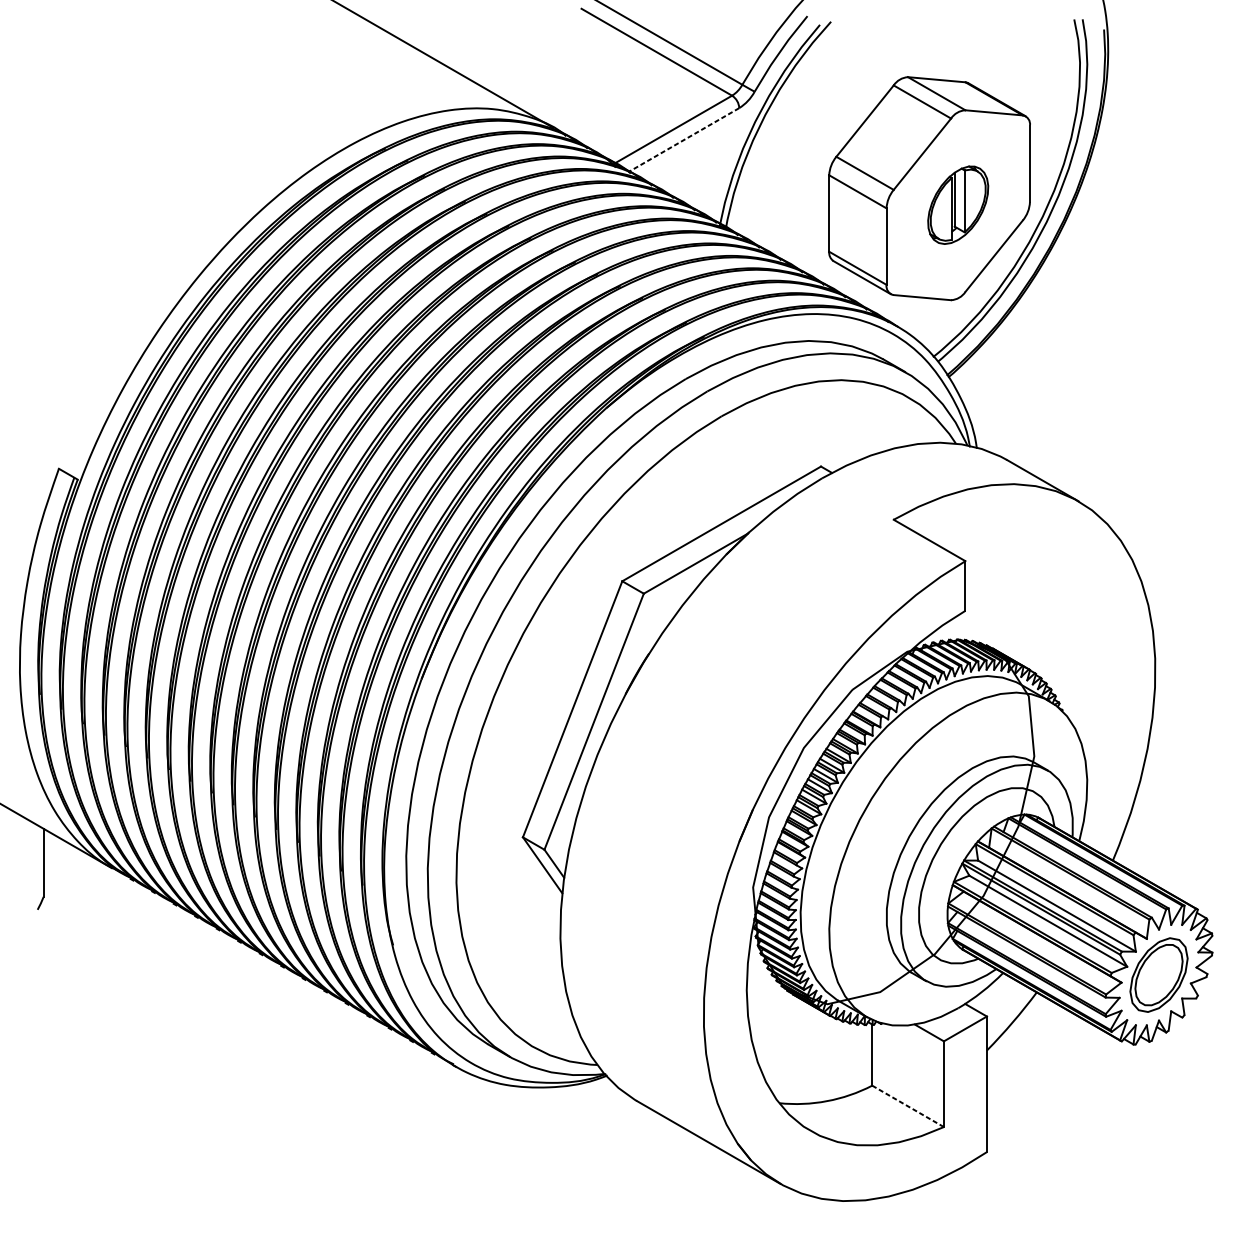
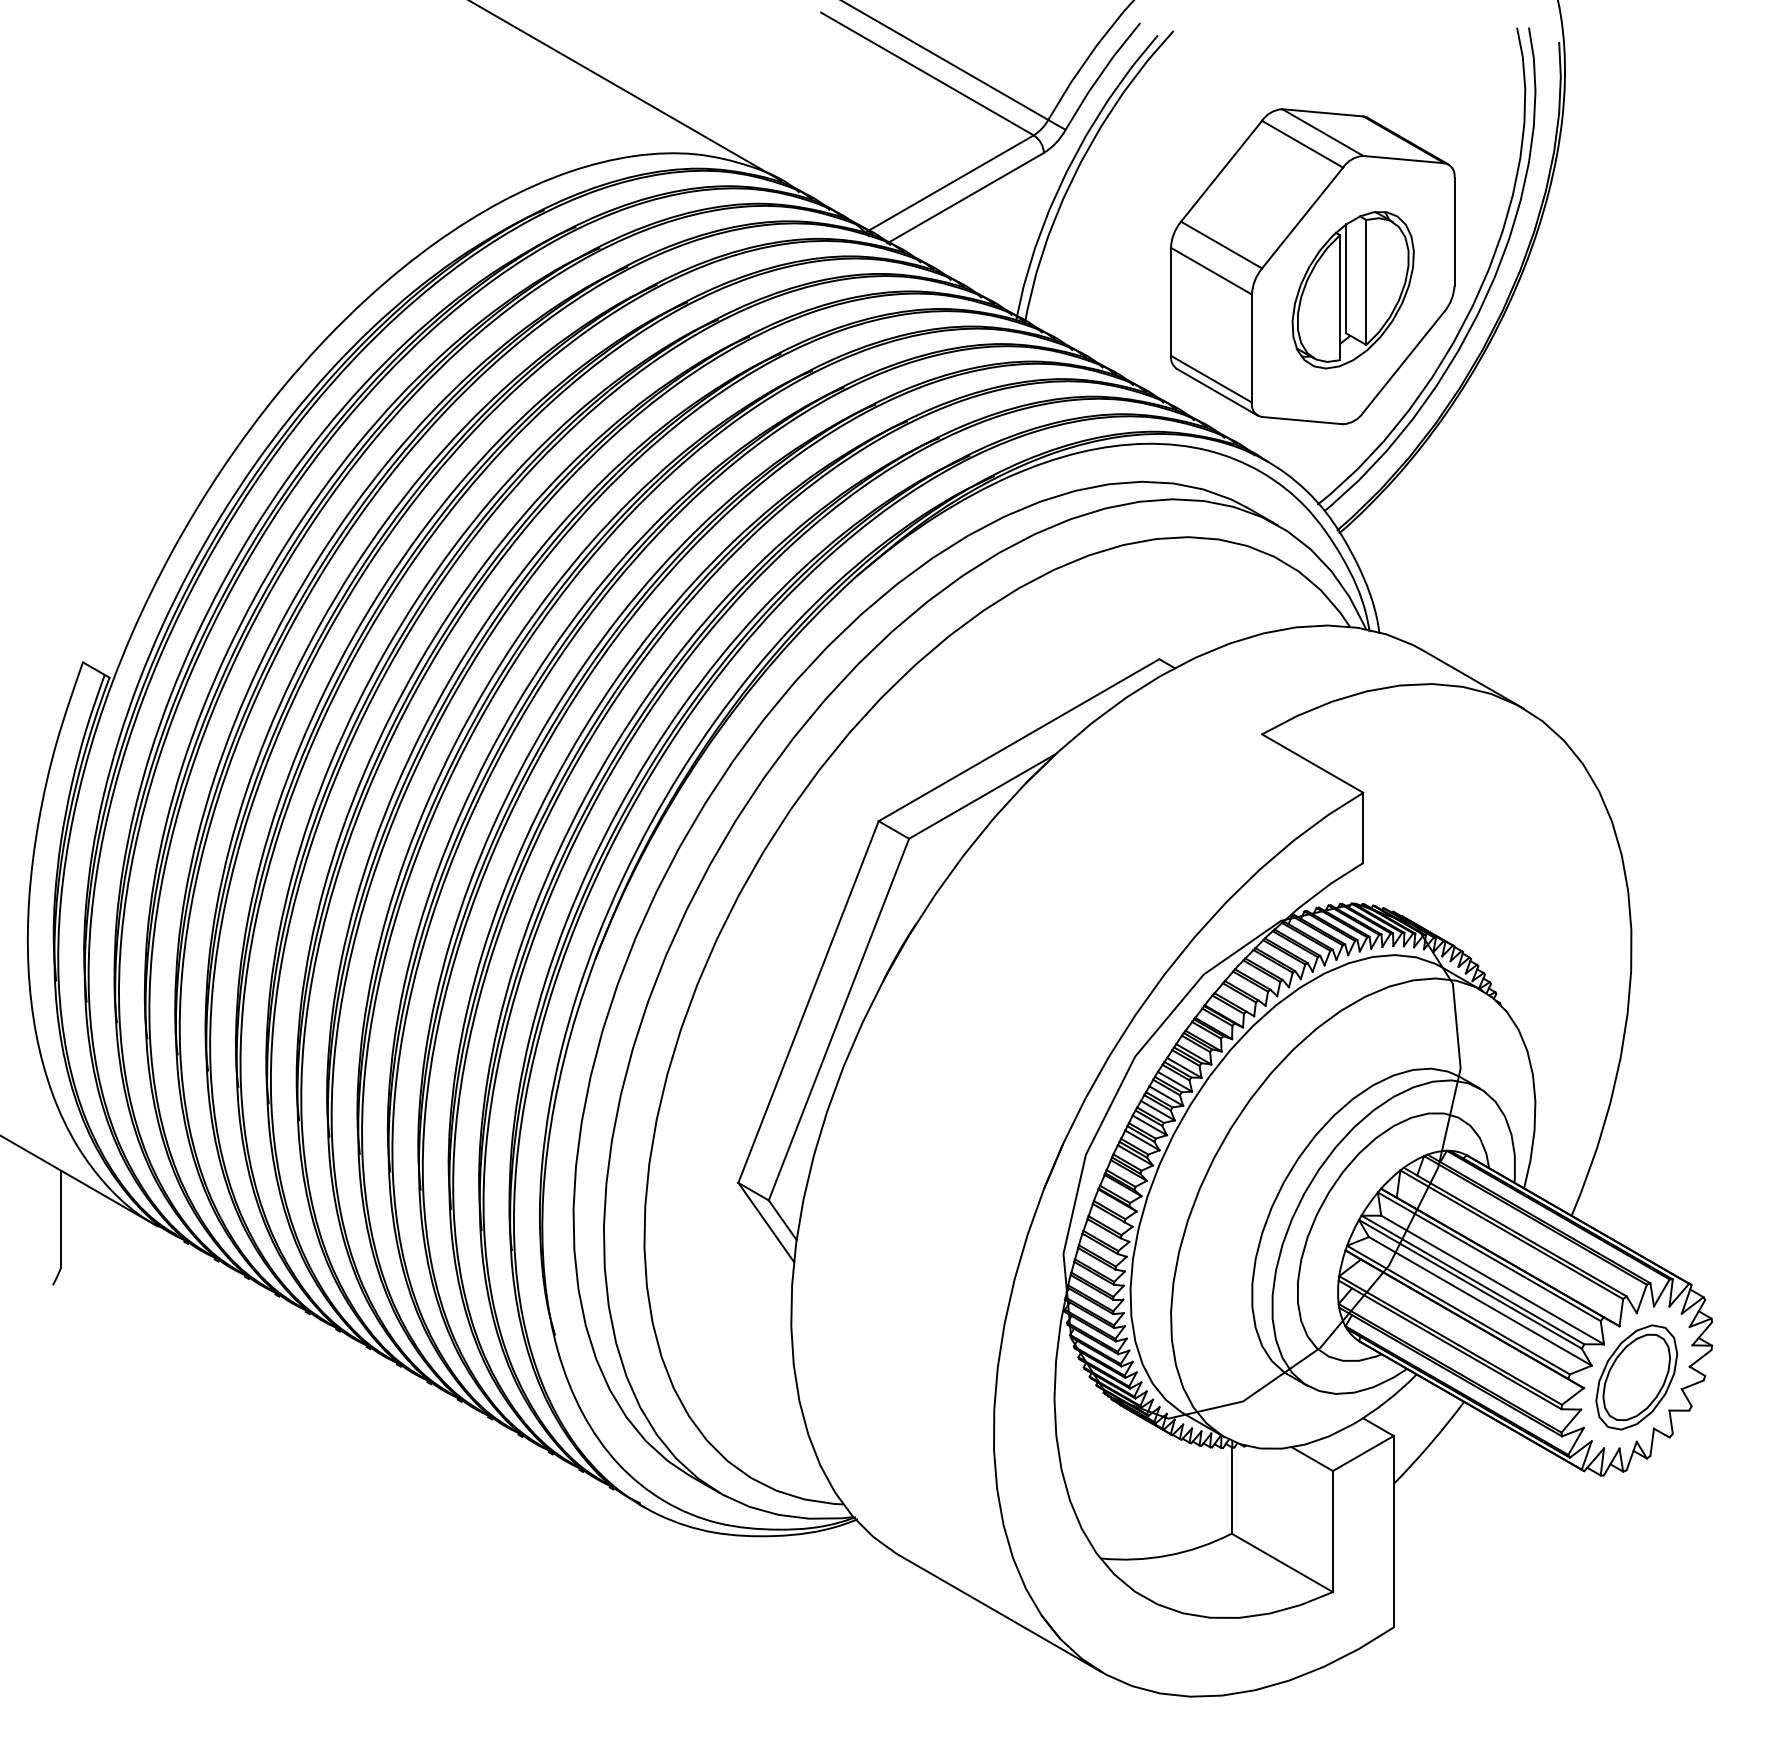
line: (683, 140) -> (965, 198), dashed -> solid
part: (957, 204) -> (1352, 289), size x1.43
line: (907, 1106) -> (1281, 1562), dashed -> solid

